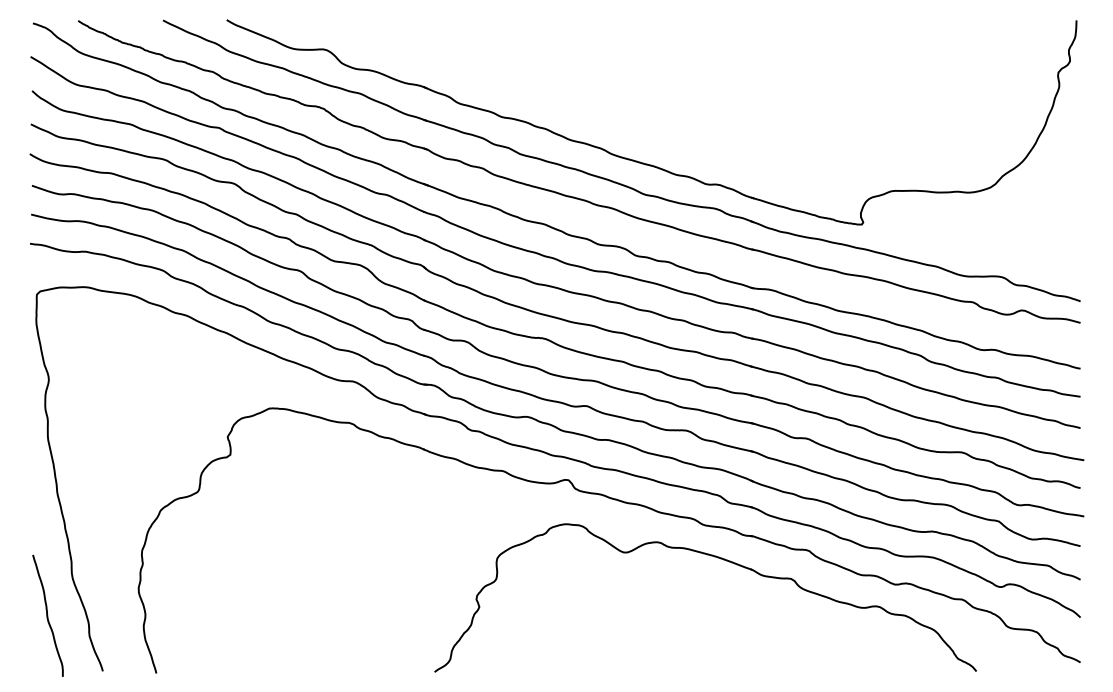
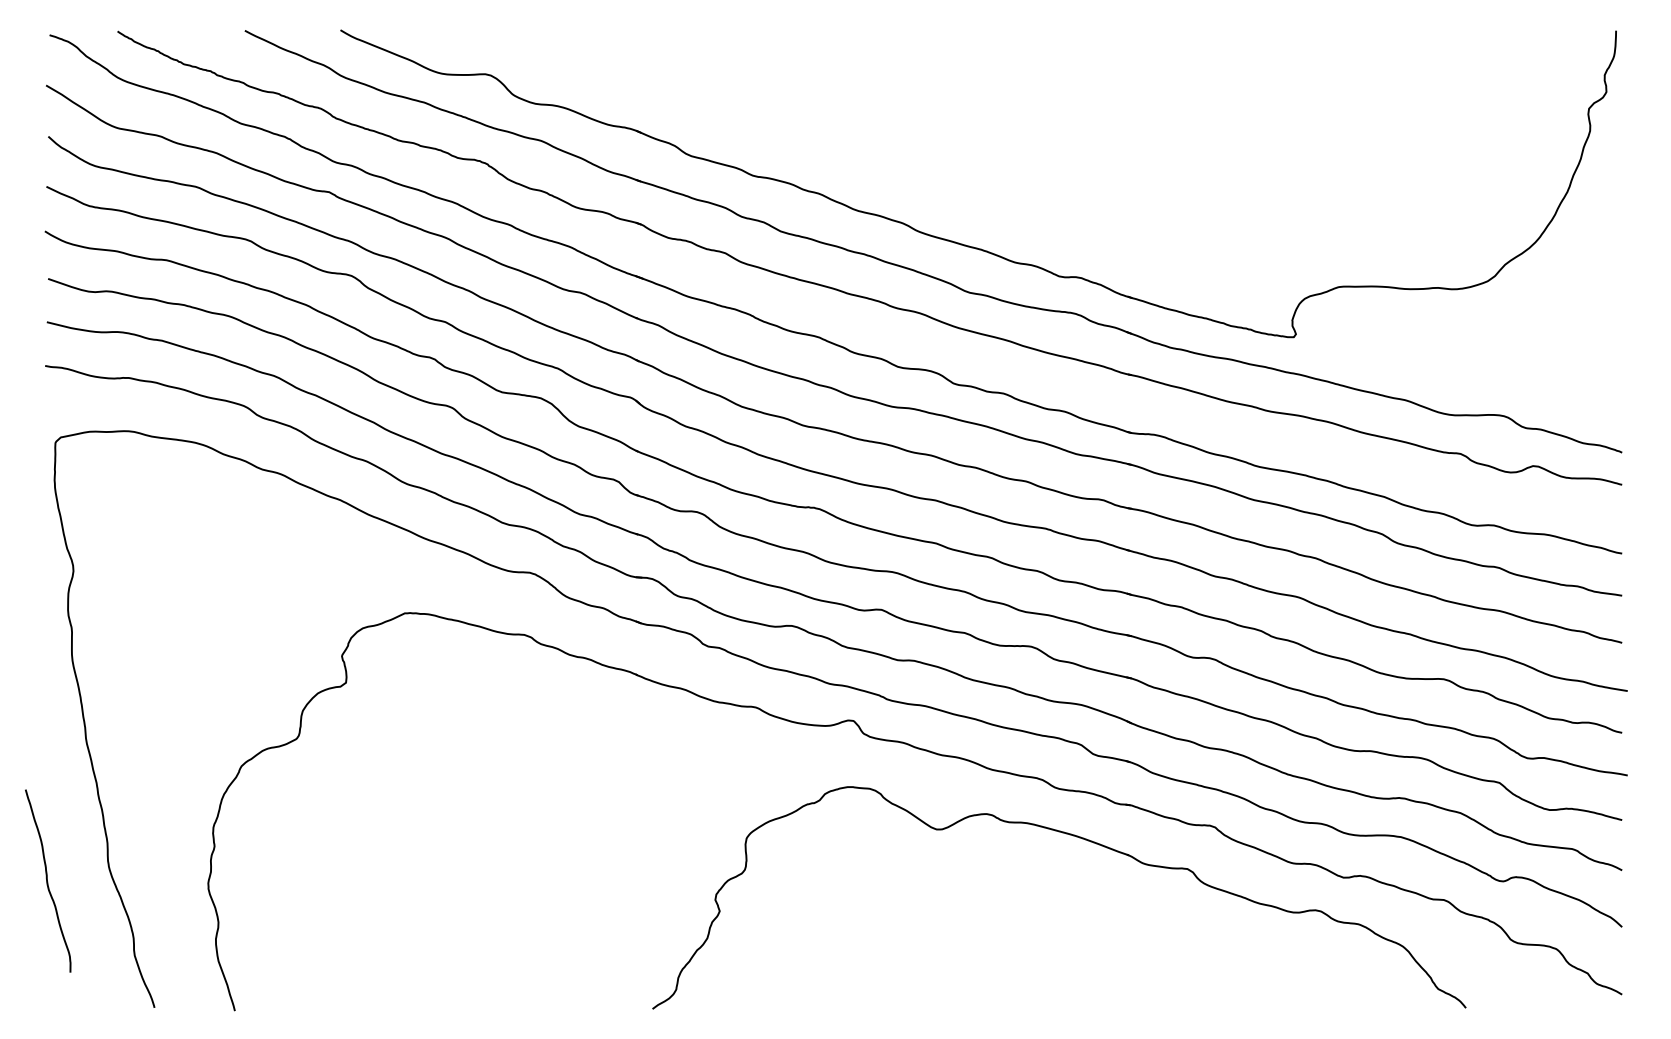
curve: (47, 615) -> (47, 880), moved

